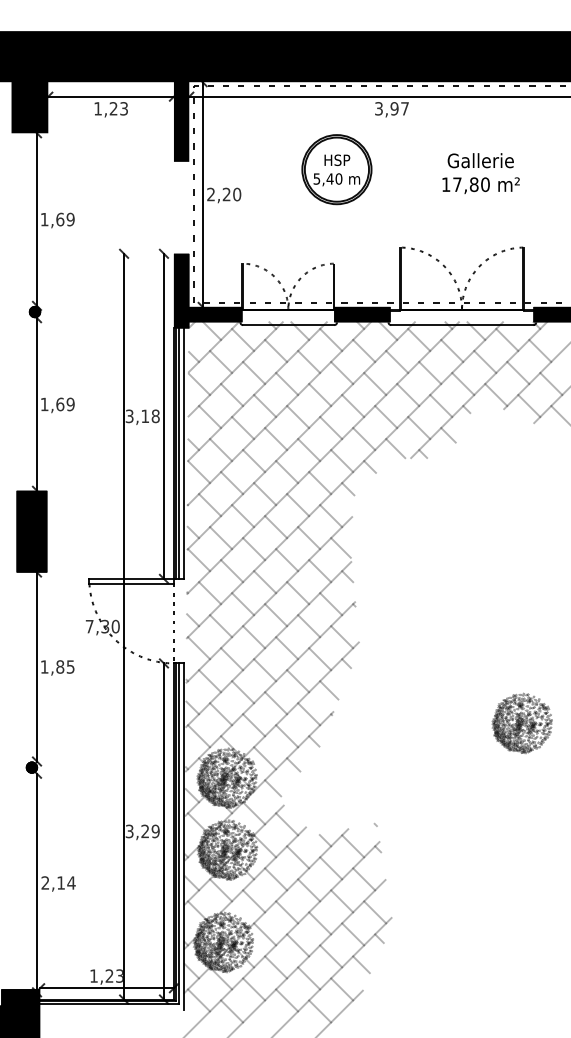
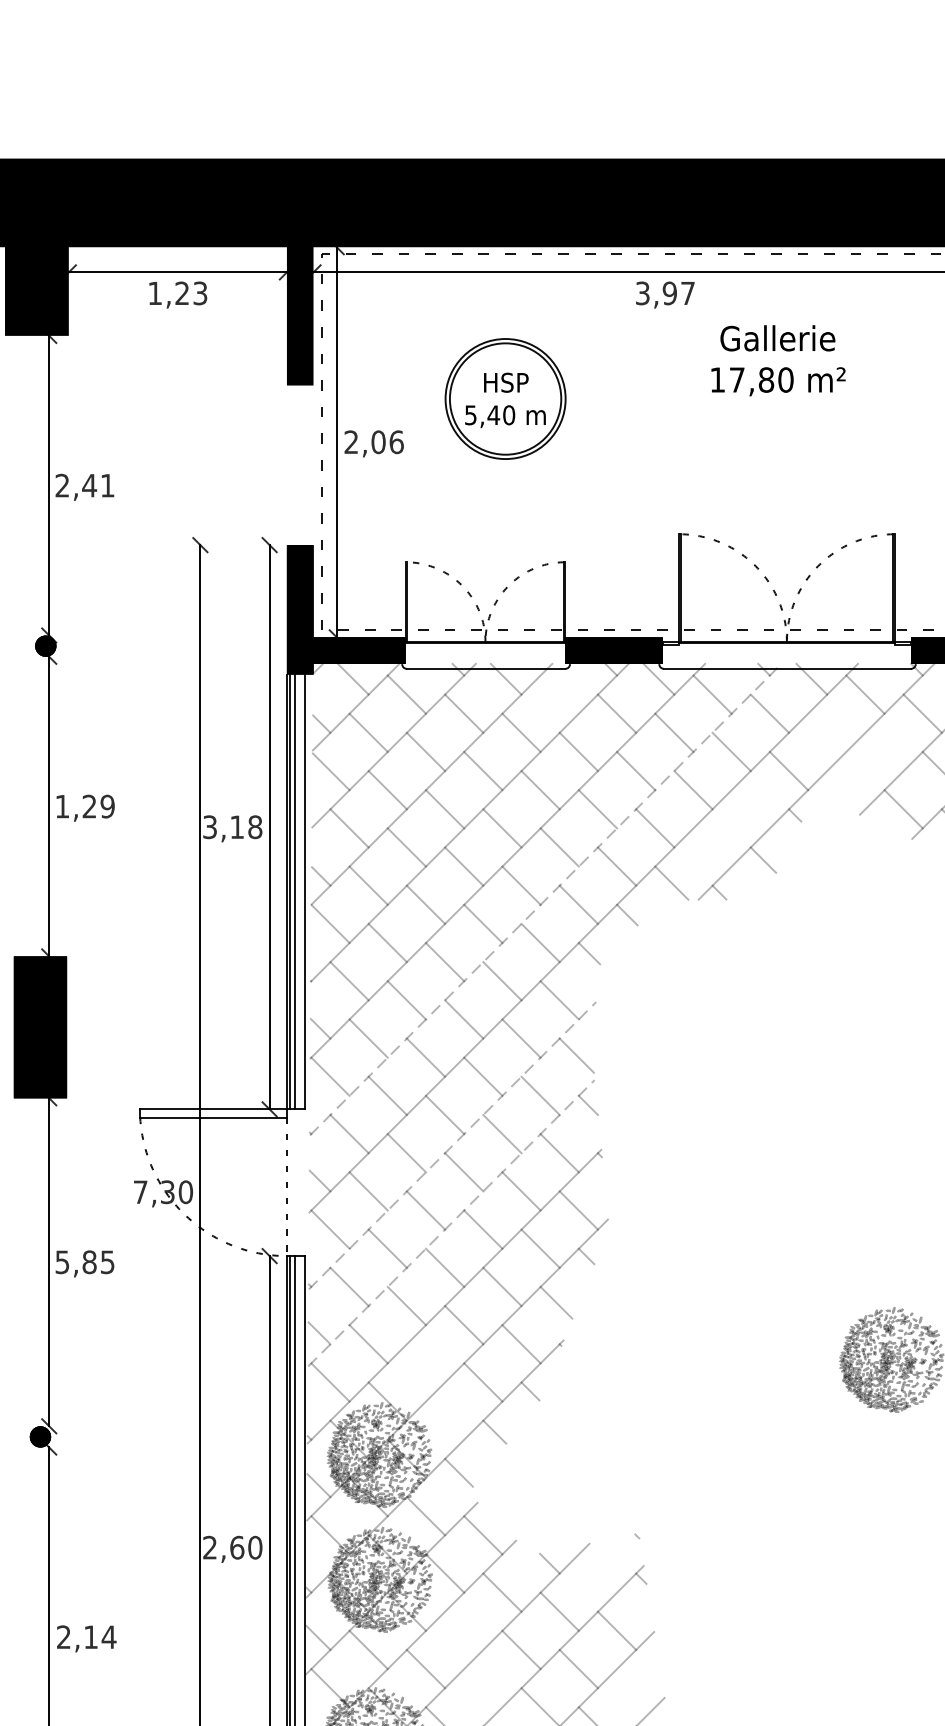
part: (336, 169) -> (504, 398), moved
text: (480, 173) -> (777, 360), moved
text: (231, 194) -> (386, 442), 2,20 -> 2,06
text: (57, 219) -> (84, 485), 1,69 -> 2,41
line: (331, 339) -> (560, 693), removed
line: (485, 361) -> (827, 732), removed
line: (518, 372) -> (884, 751), removed
line: (496, 395) -> (846, 791), removed
text: (60, 404) -> (90, 806), 1,69 -> 1,29
line: (441, 406) -> (751, 810), removed
line: (419, 428) -> (713, 848), removed
line: (323, 457) -> (546, 898), solid -> dashed
line: (269, 599) -> (452, 1145), solid -> dashed
line: (268, 644) -> (451, 1223), solid -> dashed
text: (44, 666) -> (62, 1261), 1,85 -> 5,85
line: (254, 725) -> (426, 1363), removed
line: (265, 758) -> (445, 1421), removed
text: (142, 831) -> (232, 1547), 3,29 -> 2,60
line: (353, 846) -> (598, 1573), removed
line: (276, 879) -> (464, 1631), removed
line: (287, 912) -> (484, 1688), removed
line: (375, 912) -> (636, 1688), removed

